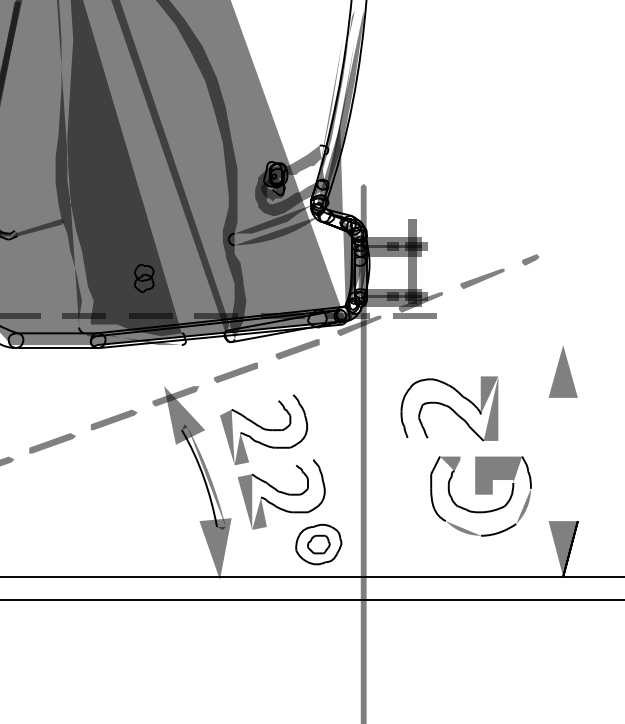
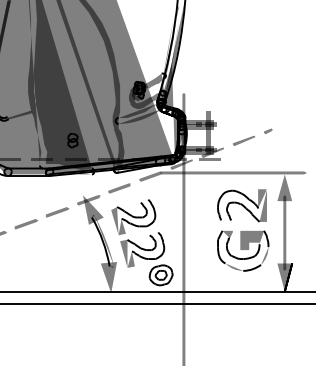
fill: (461, 341) -> (233, 172), added
part: (447, 408) -> (241, 205), moved
fill: (562, 459) -> (284, 232), added

